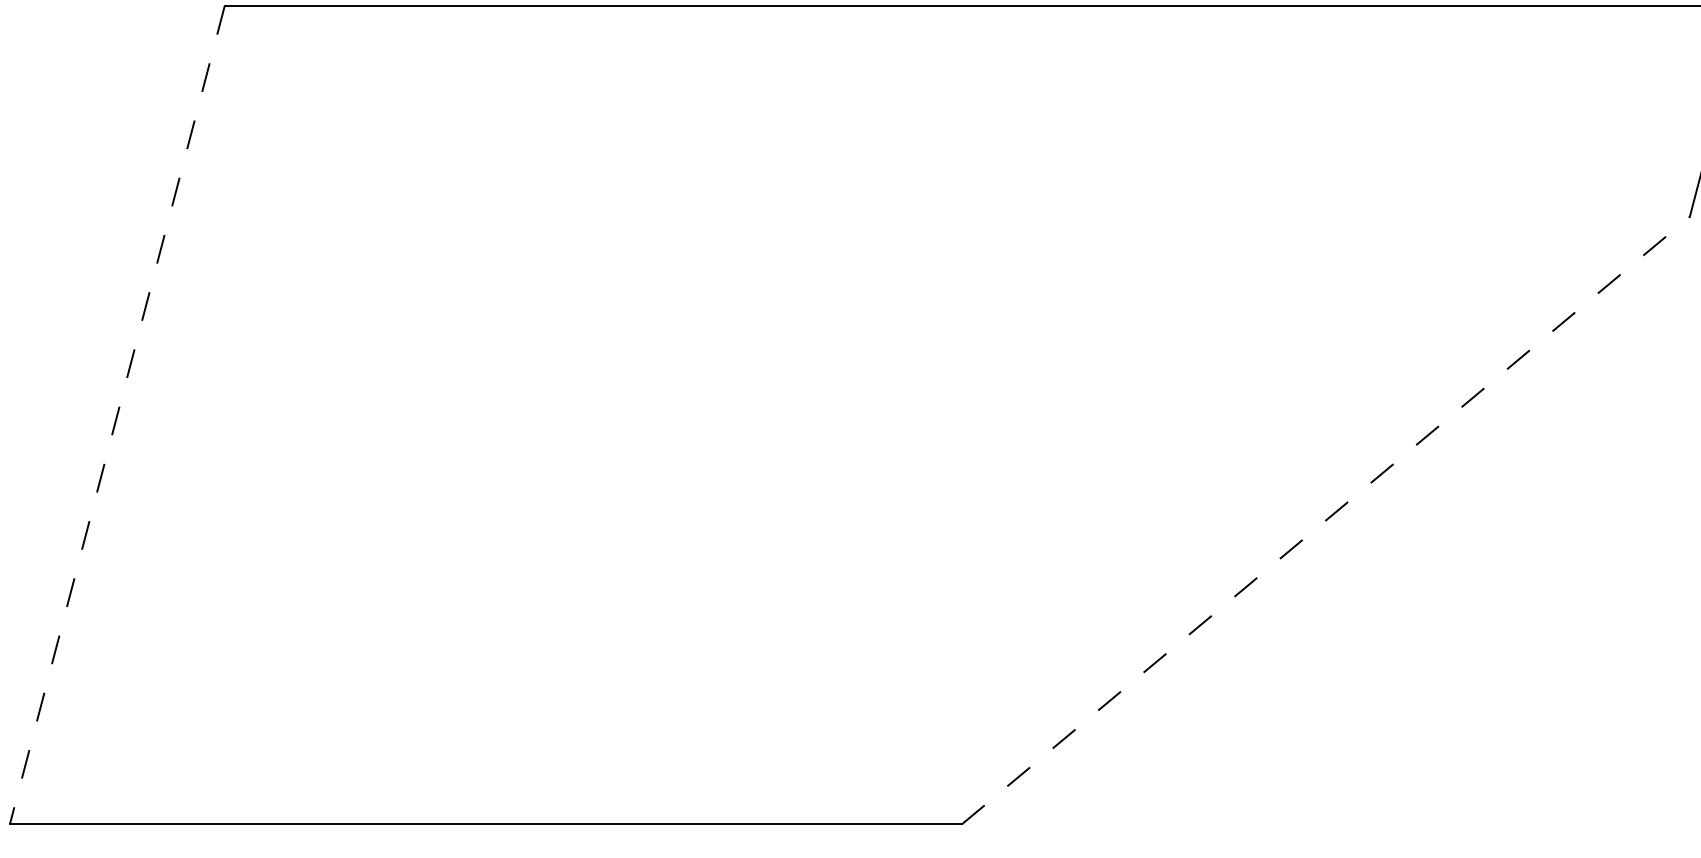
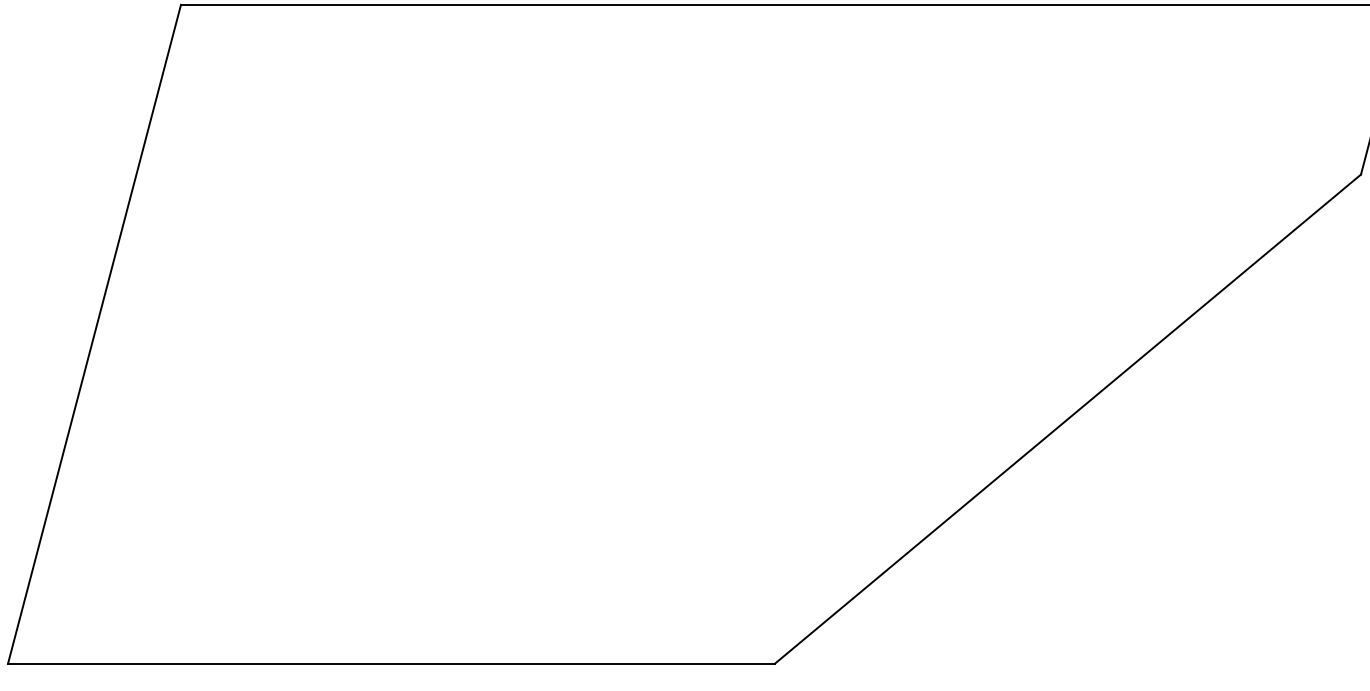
line: (117, 415) -> (94, 334), dashed -> solid
line: (1326, 520) -> (1068, 419), dashed -> solid

